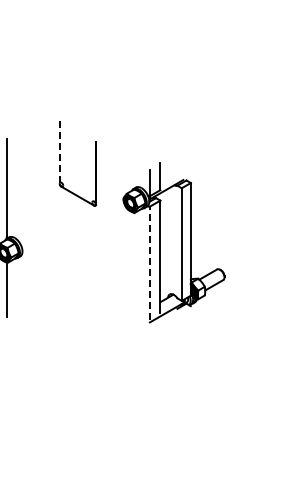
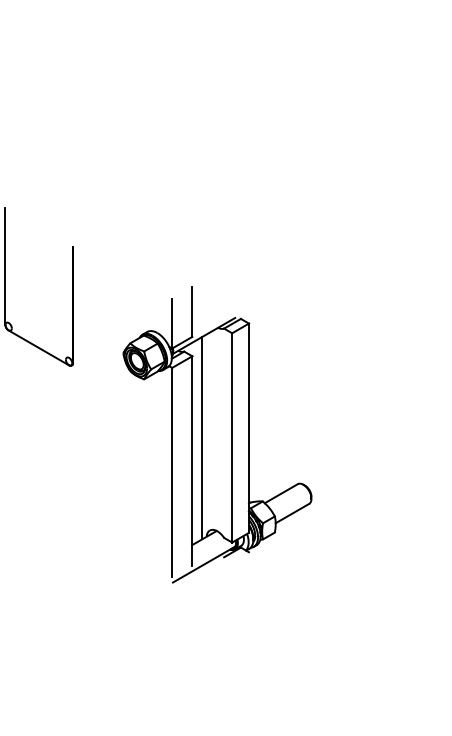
line: (59, 152) -> (4, 266), dashed -> solid
line: (165, 244) -> (201, 437), added
line: (149, 262) -> (172, 471), dashed -> solid

